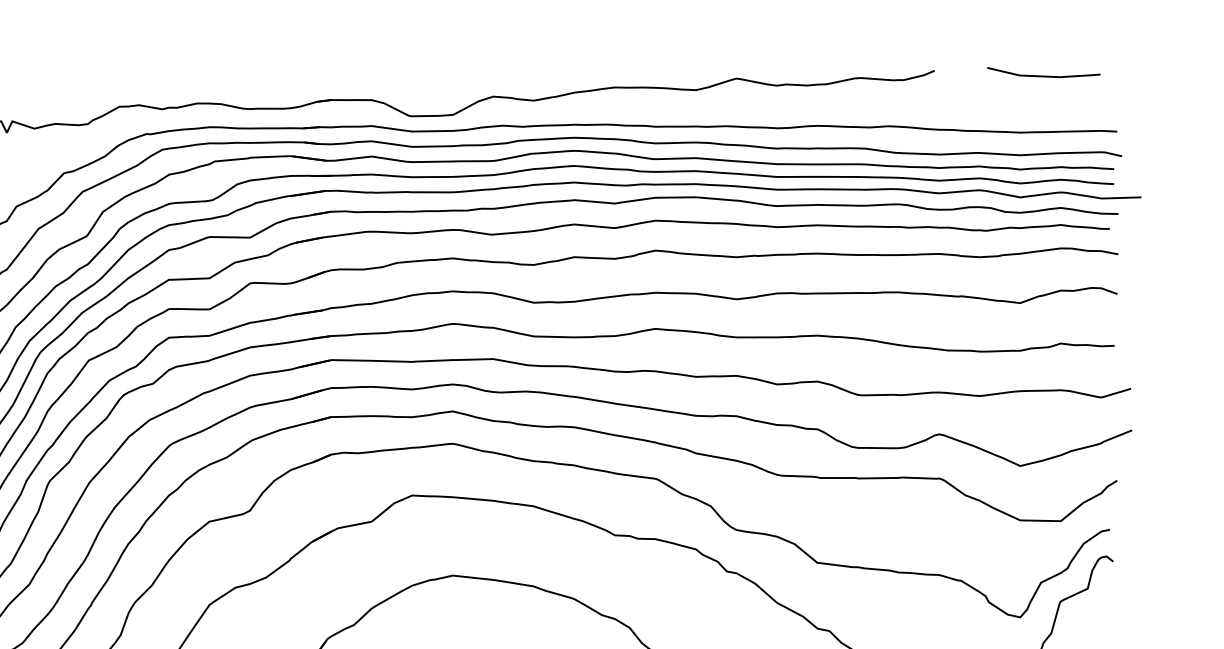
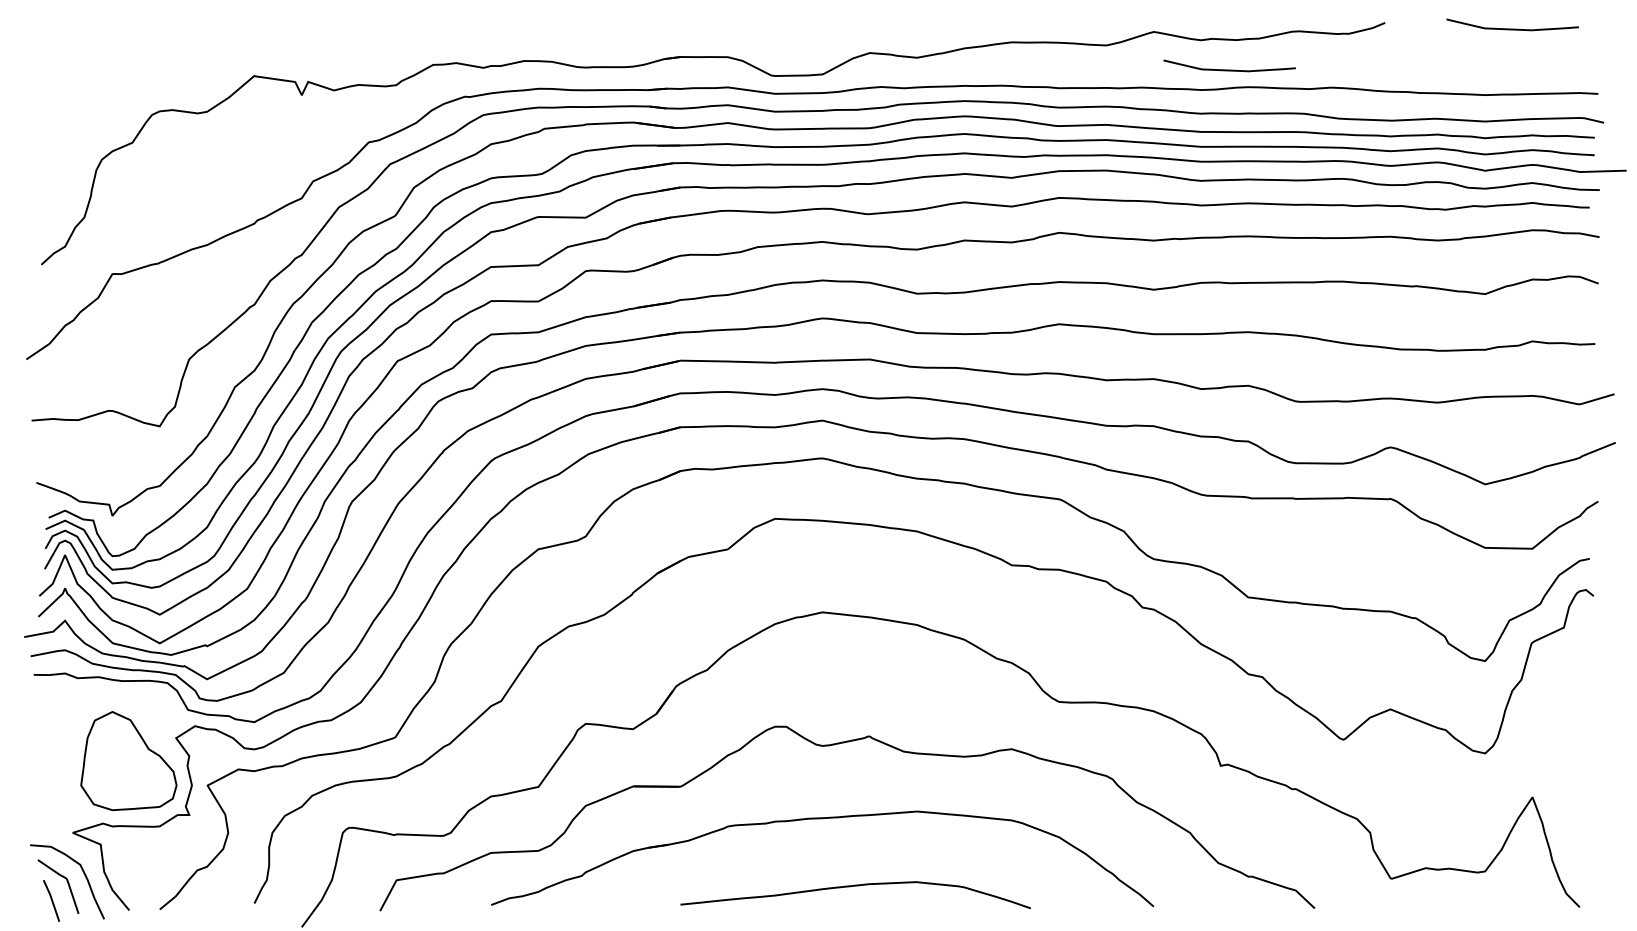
curve: (801, 110) -> (1229, 69), added

